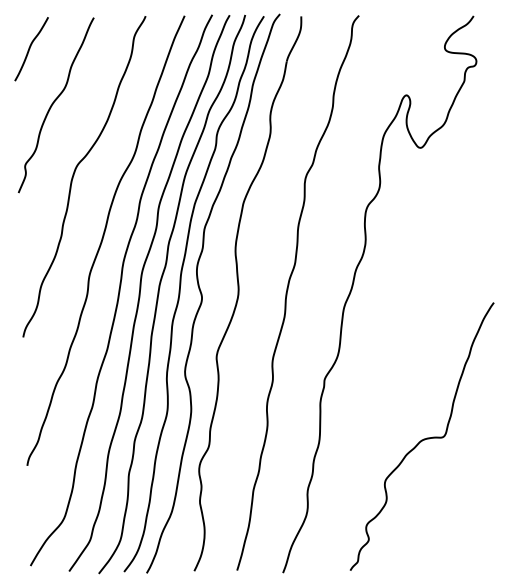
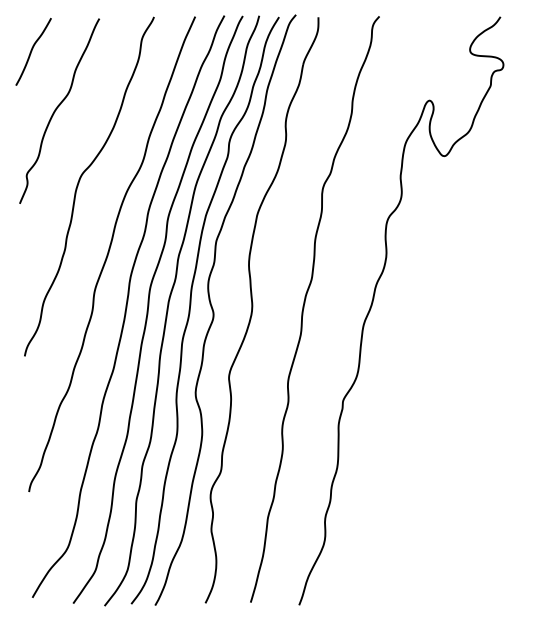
curve: (423, 438) -> (447, 463), removed

